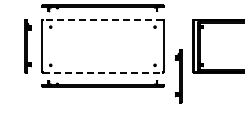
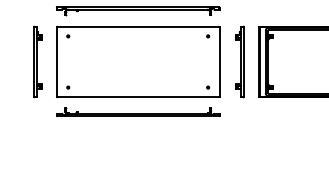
line: (102, 19) -> (137, 26), dashed -> solid
line: (103, 72) -> (139, 97), dashed -> solid
part: (178, 76) -> (239, 62), moved

